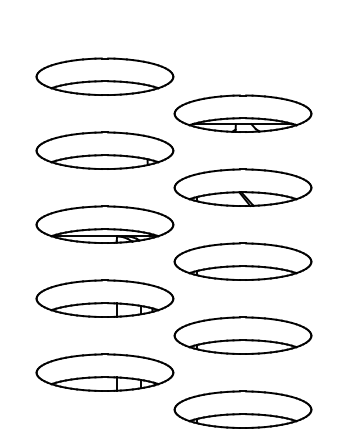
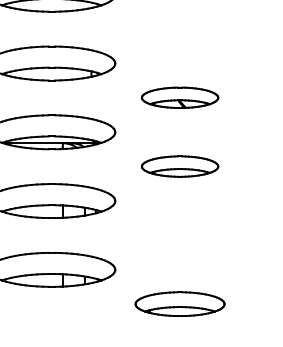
part: (242, 113) -> (179, 28), removed
part: (242, 187) -> (179, 97), size x0.6
part: (242, 261) -> (179, 166), size x0.6
part: (242, 335) -> (179, 235), removed
part: (242, 409) -> (179, 304), size x0.7

